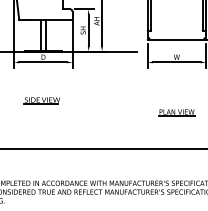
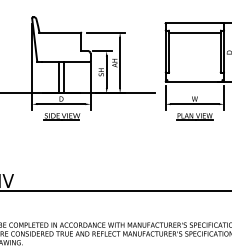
part: (41, 100) -> (61, 116), moved
part: (176, 112) -> (194, 116), moved

